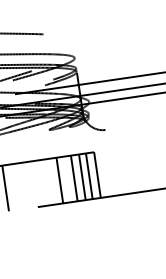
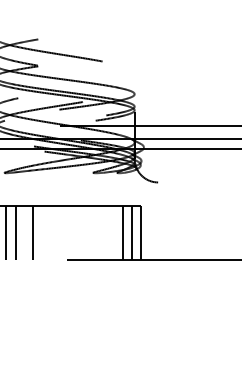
line: (74, 178) -> (113, 233), removed
line: (59, 180) -> (96, 233), removed

